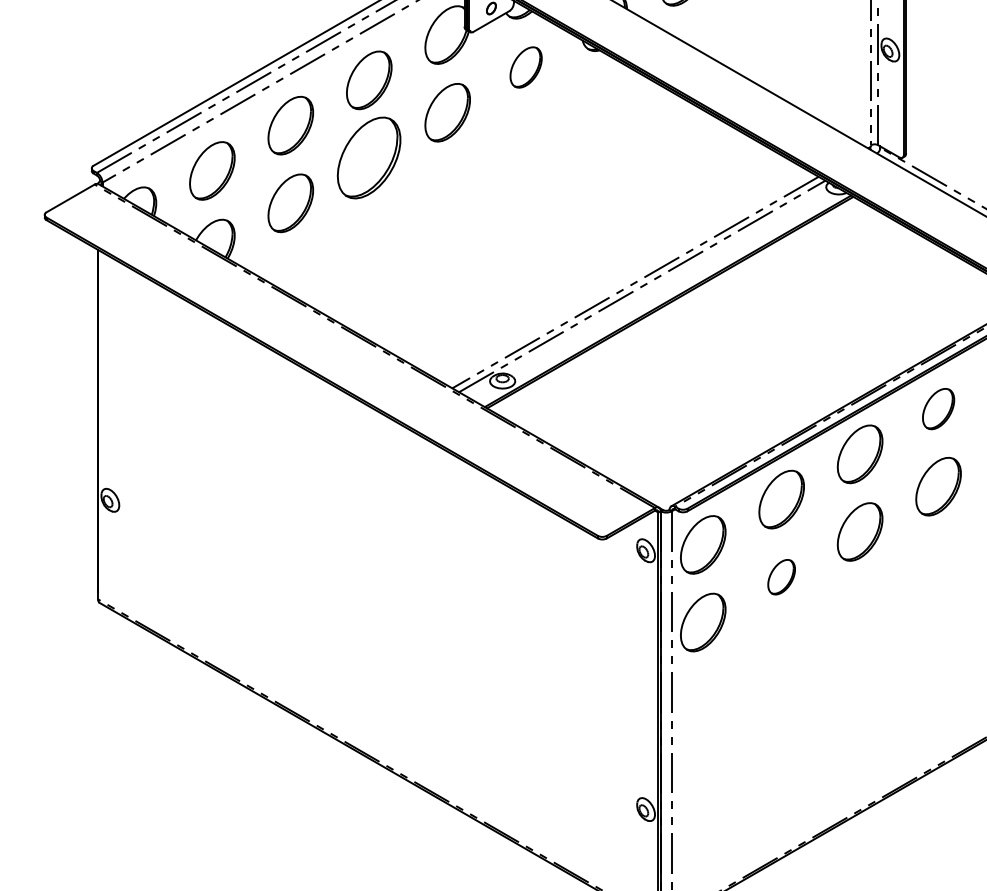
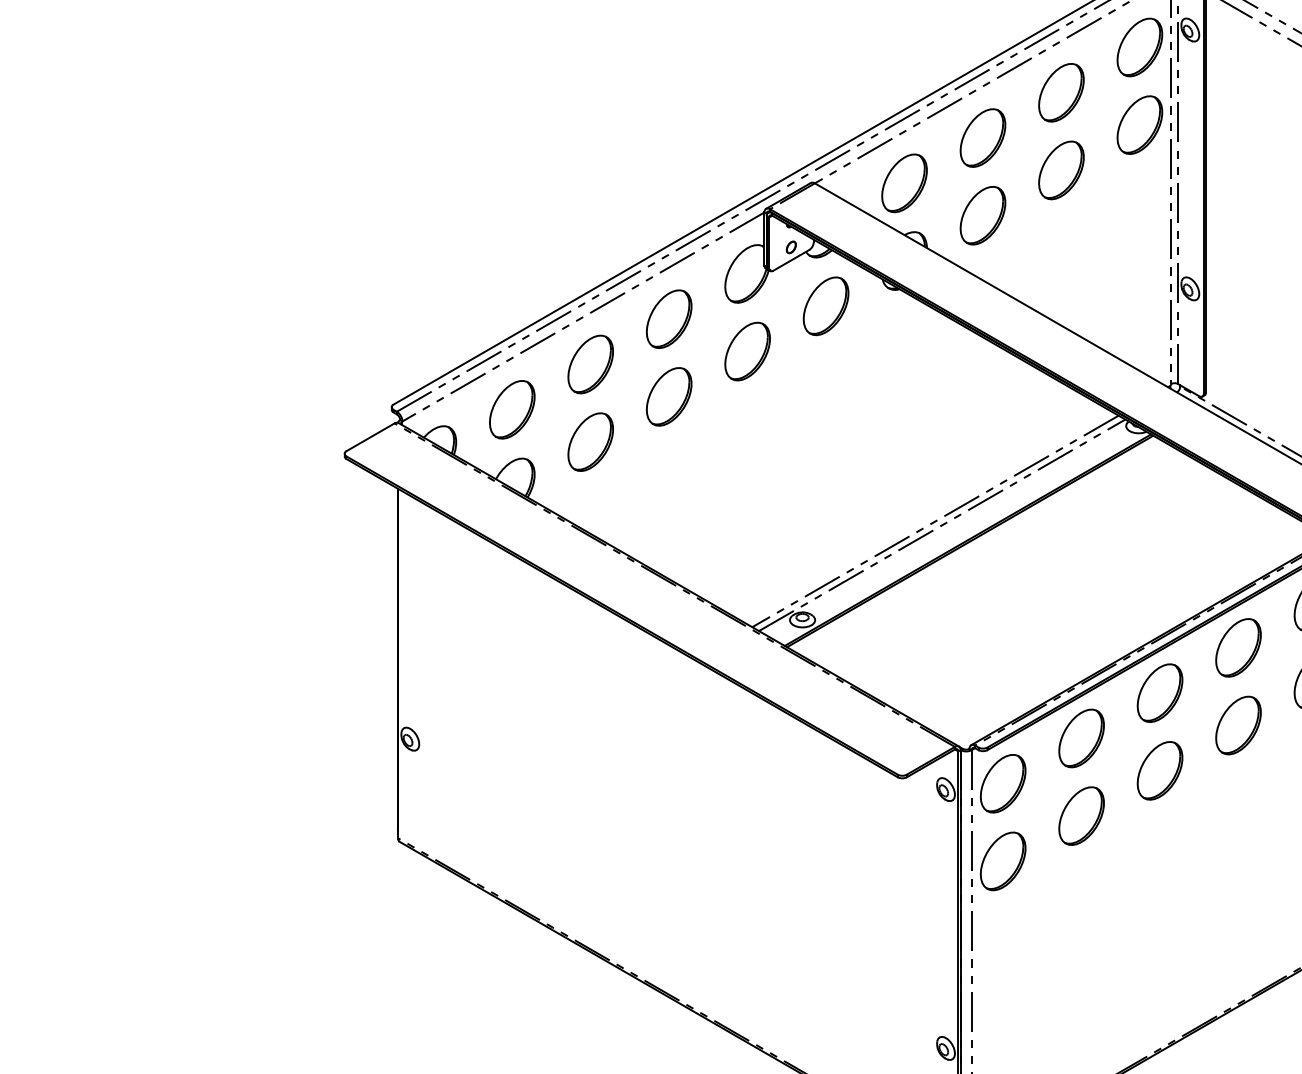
part: (525, 67) -> (825, 306), size x1.43
part: (369, 157) -> (669, 396), size x0.71
part: (938, 408) -> (1238, 647), size x1.43
part: (781, 576) -> (1081, 815), size x1.67

